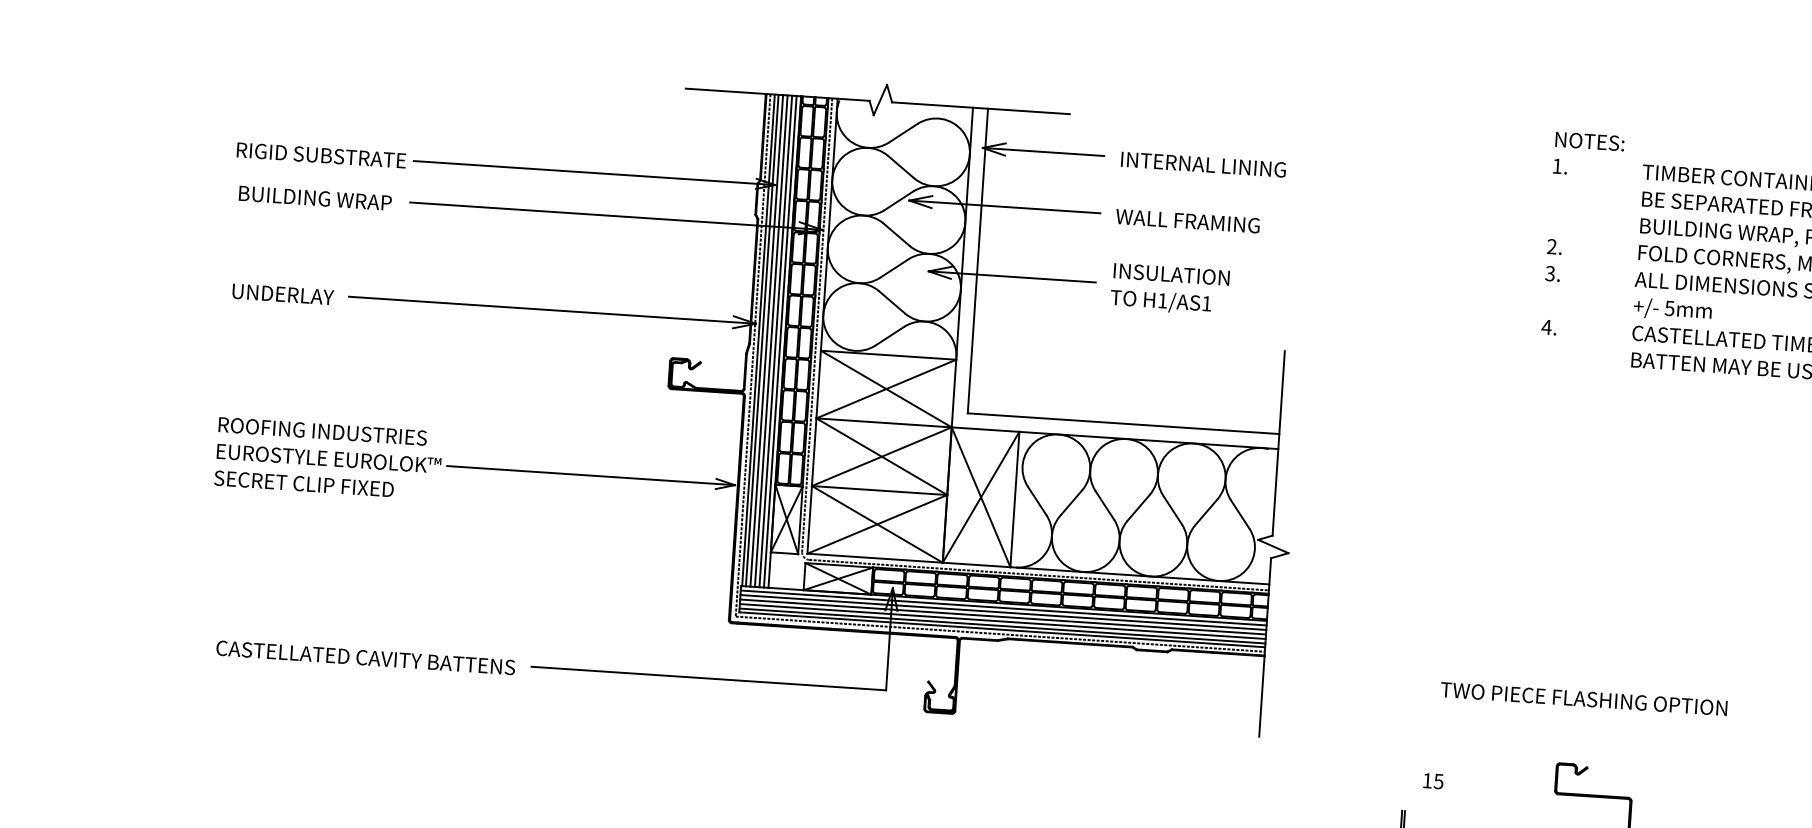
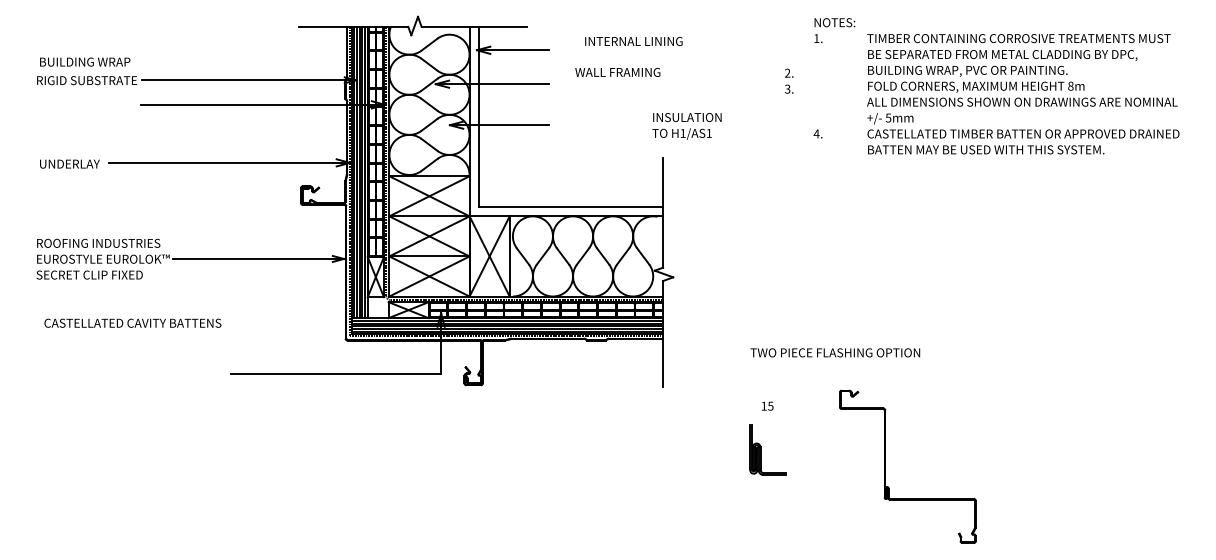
text: (1202, 164) -> (633, 41), moved
text: (316, 197) -> (85, 61), moved
text: (1187, 219) -> (617, 71), moved
text: (1554, 259) -> (789, 80), moved
text: (1169, 289) -> (686, 126), moved
text: (365, 656) -> (132, 322), moved
text: (1584, 698) -> (835, 352), moved

